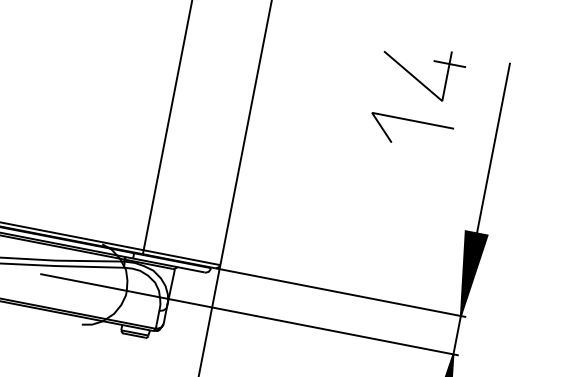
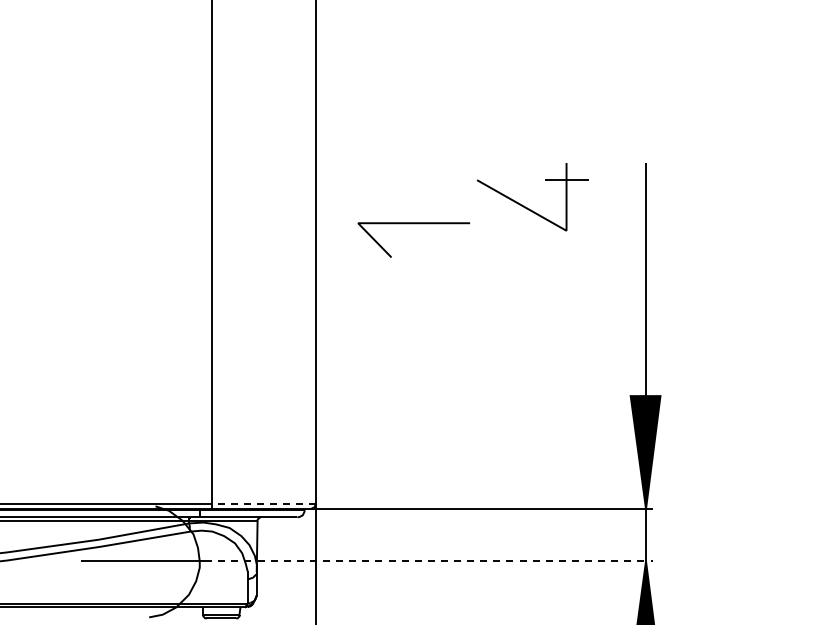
line: (412, 121) -> (413, 224), moved
line: (179, 257) -> (260, 503), solid -> dashed
line: (294, 323) -> (429, 561), solid -> dashed

